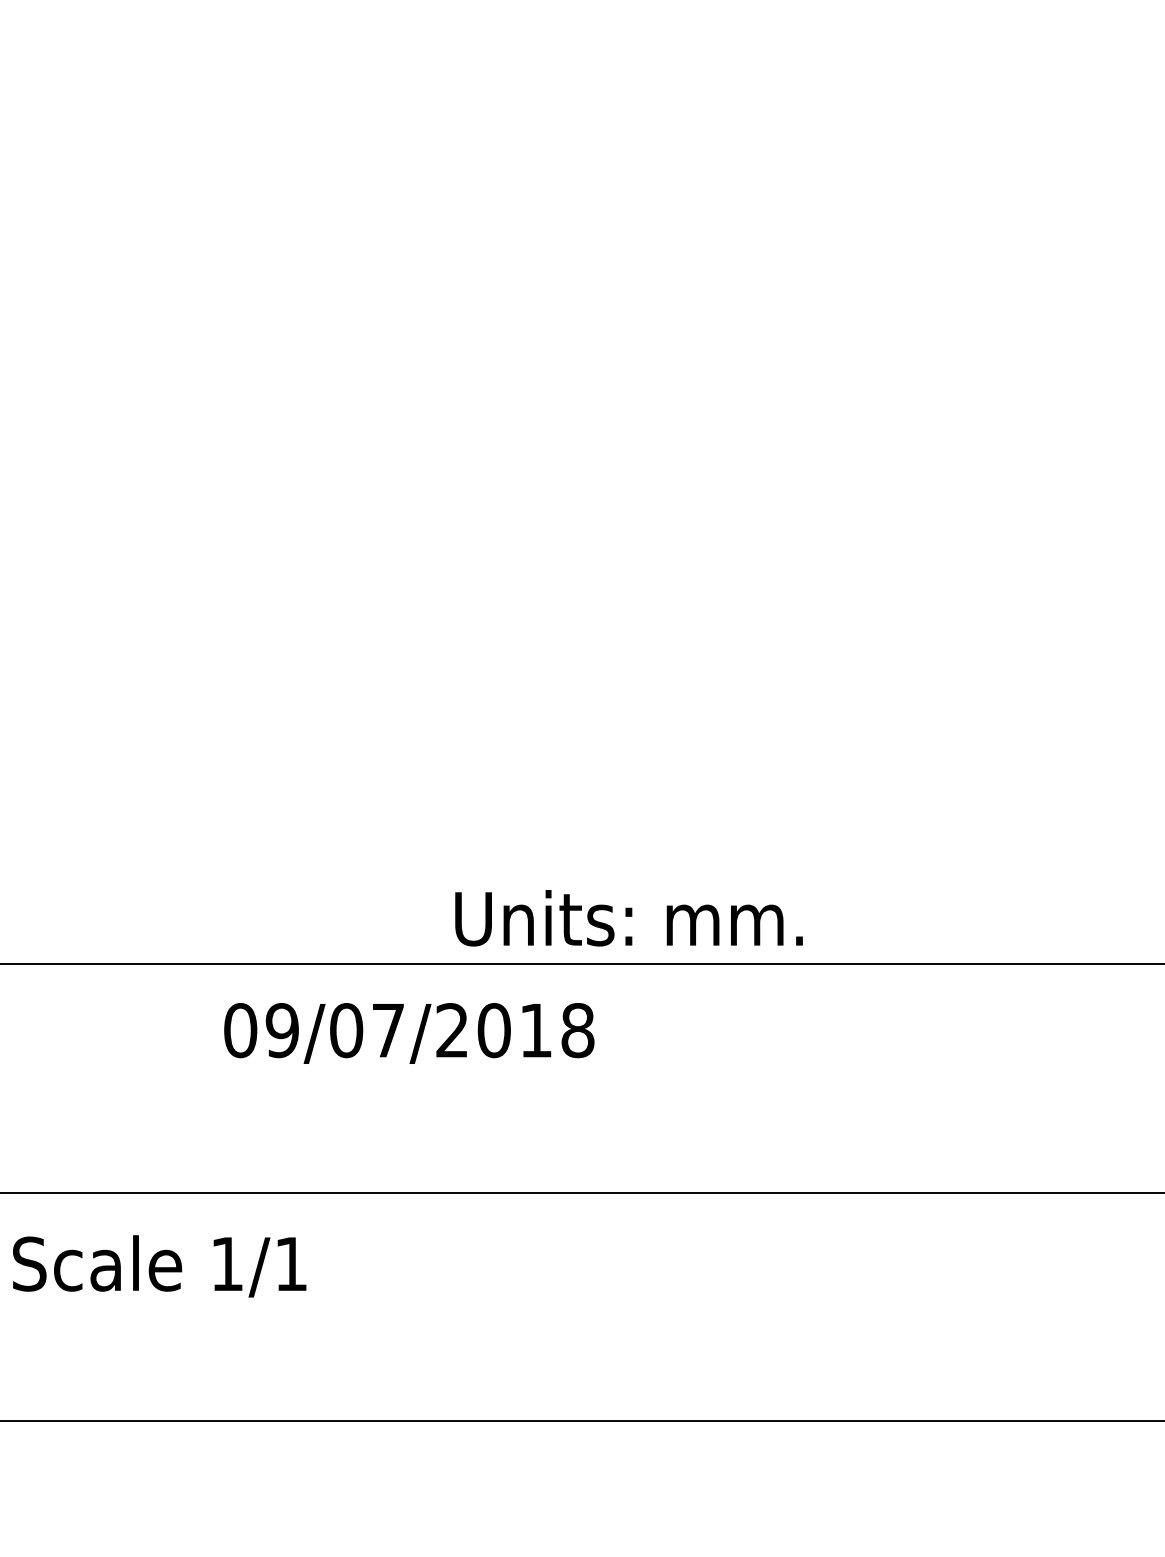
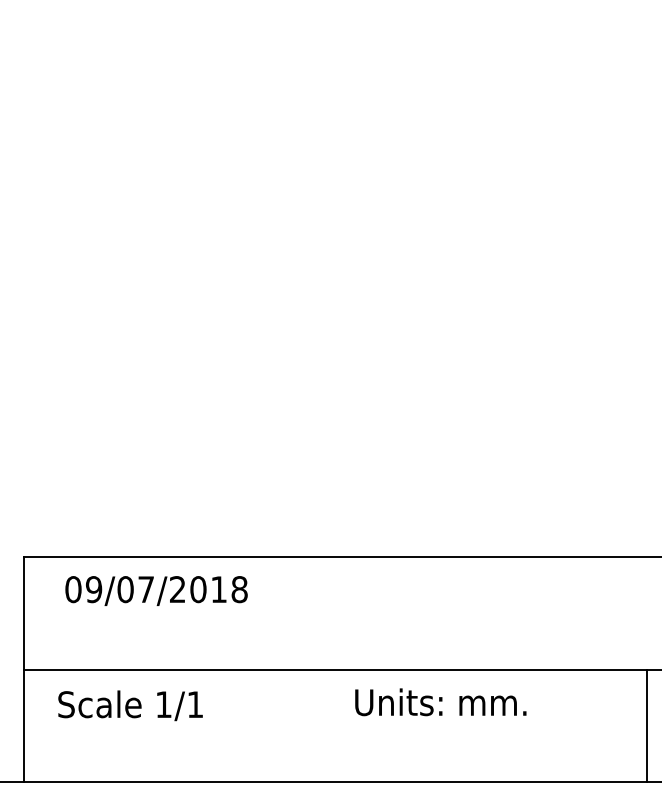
text: (628, 918) -> (440, 702), moved
text: (409, 1032) -> (156, 590), moved

